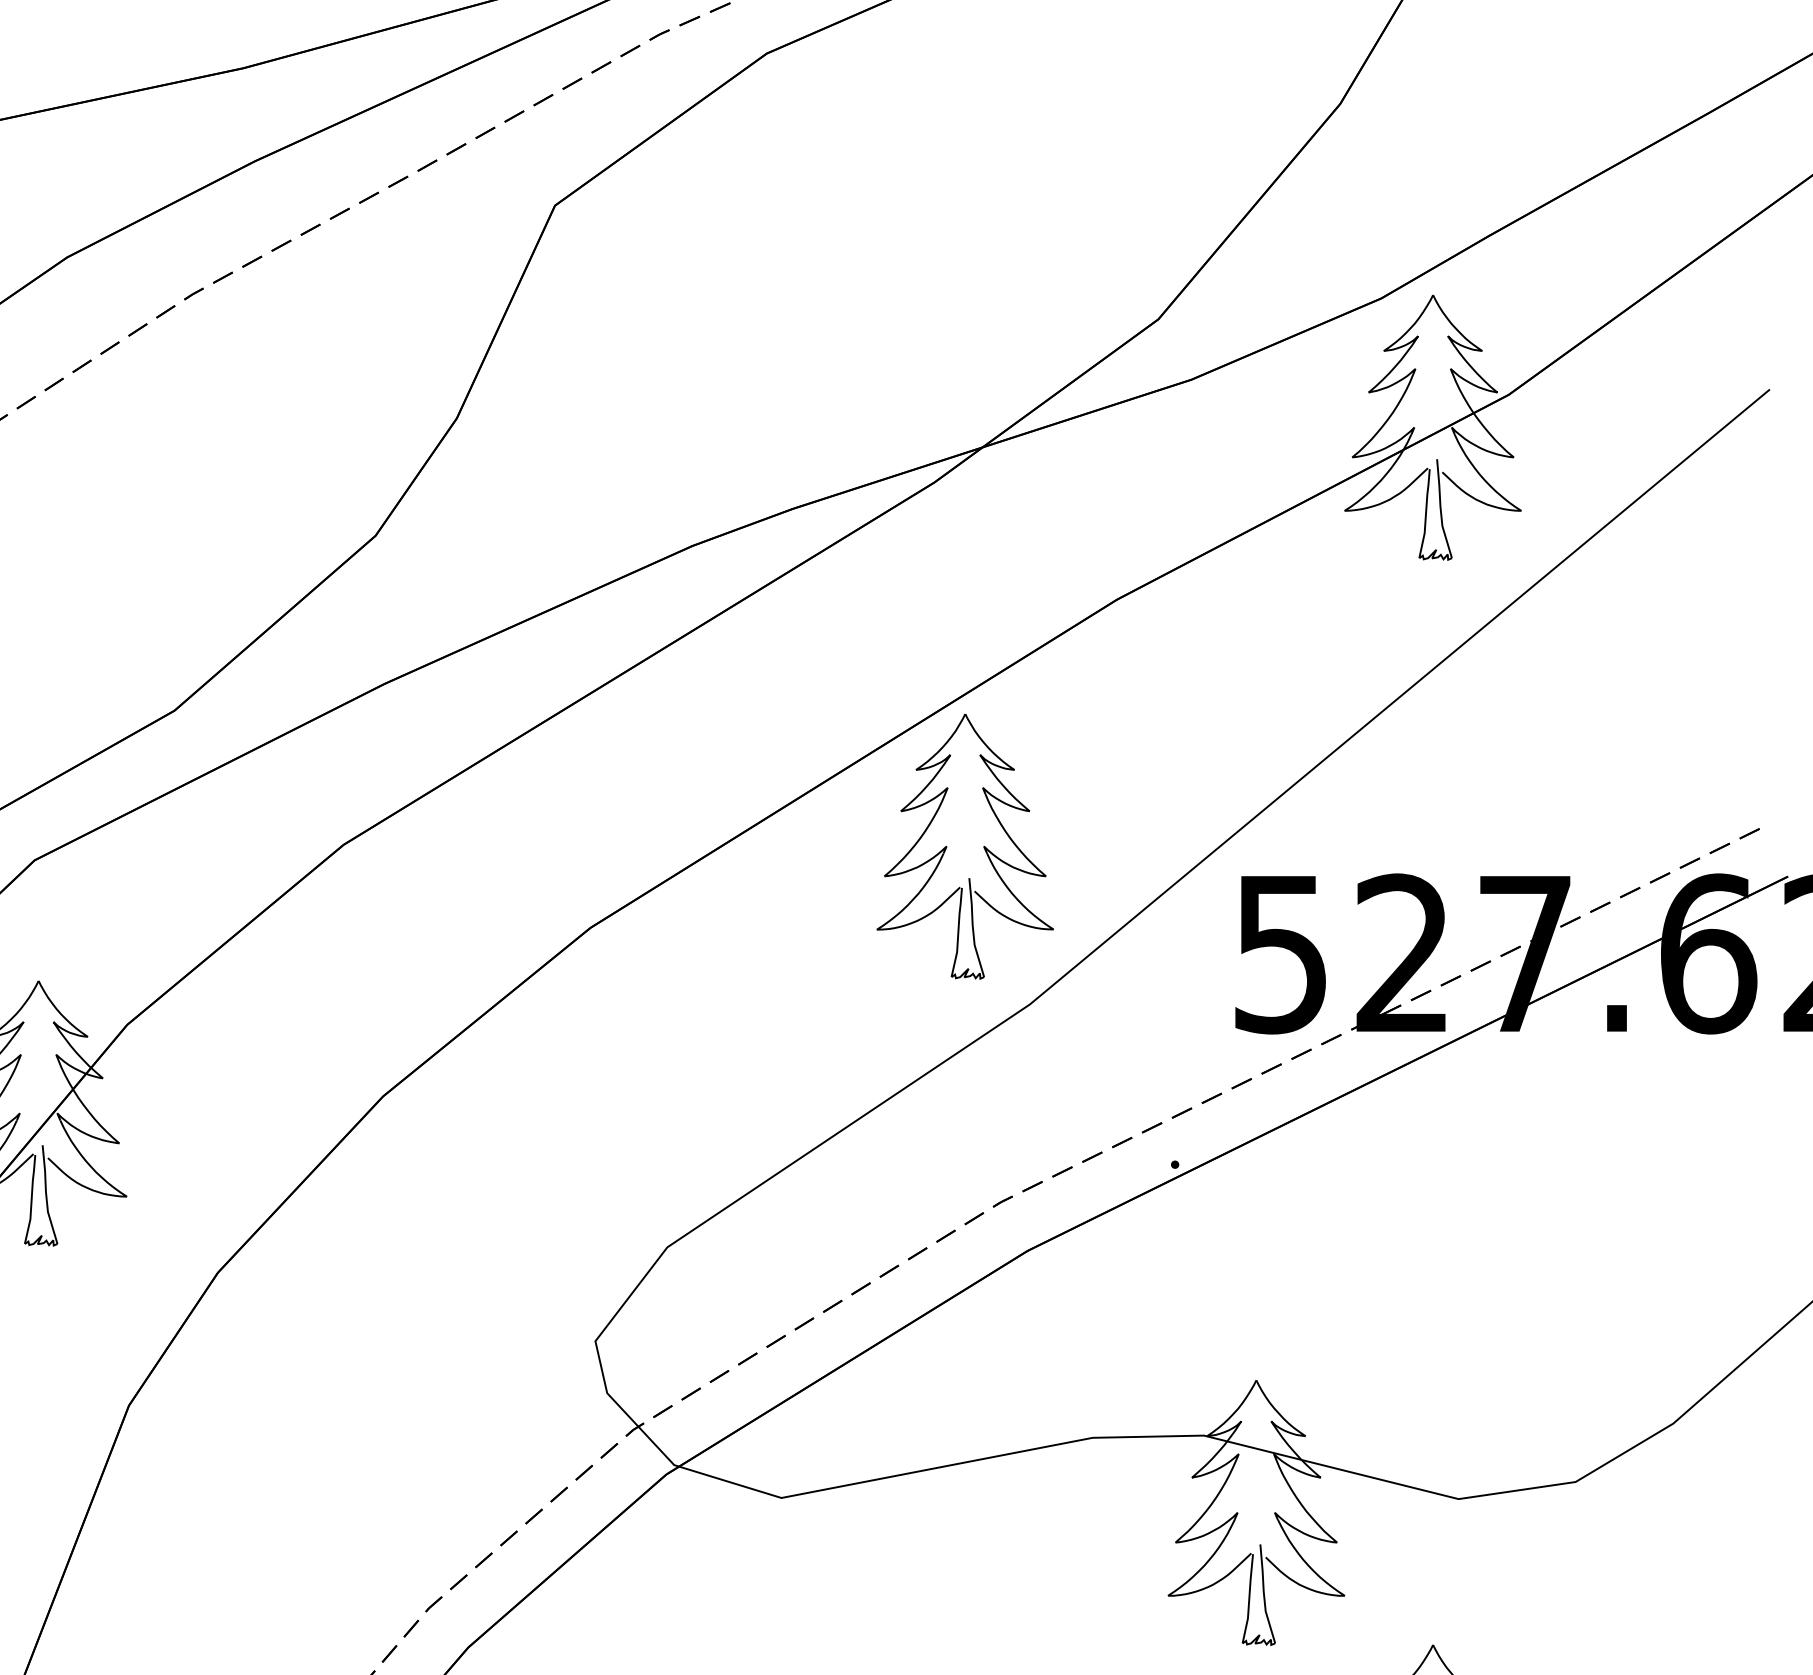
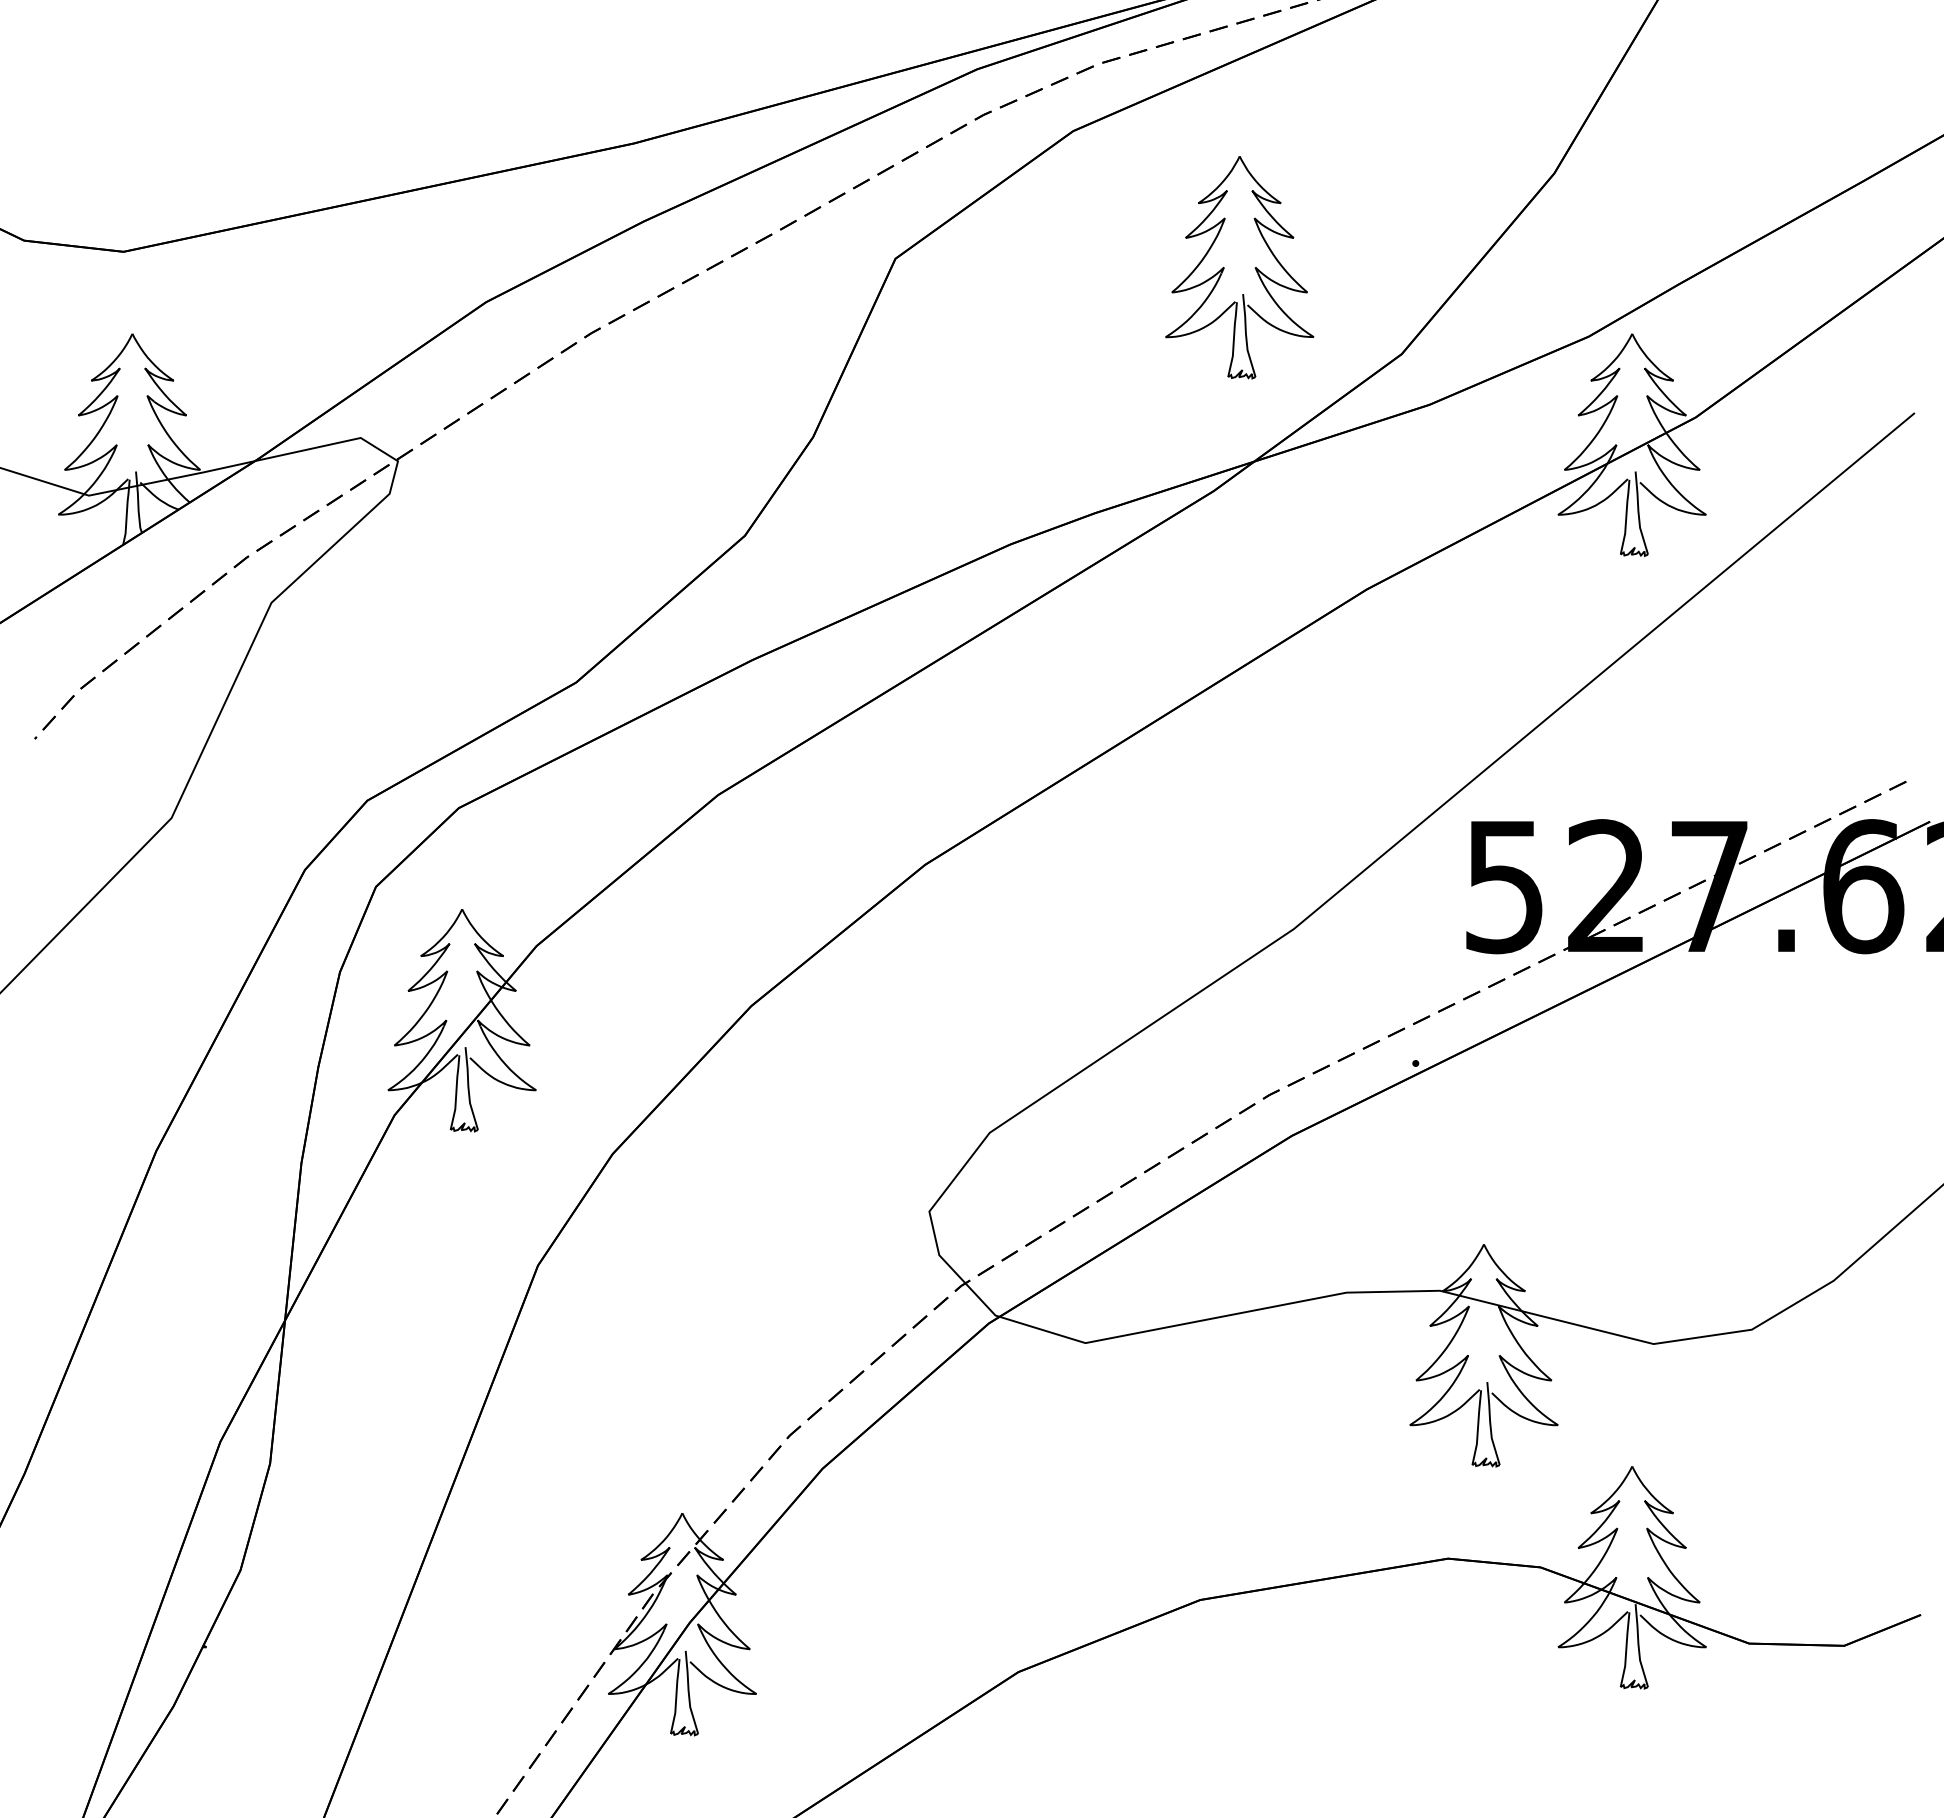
part: (947, 846) -> (1224, 267), moved

